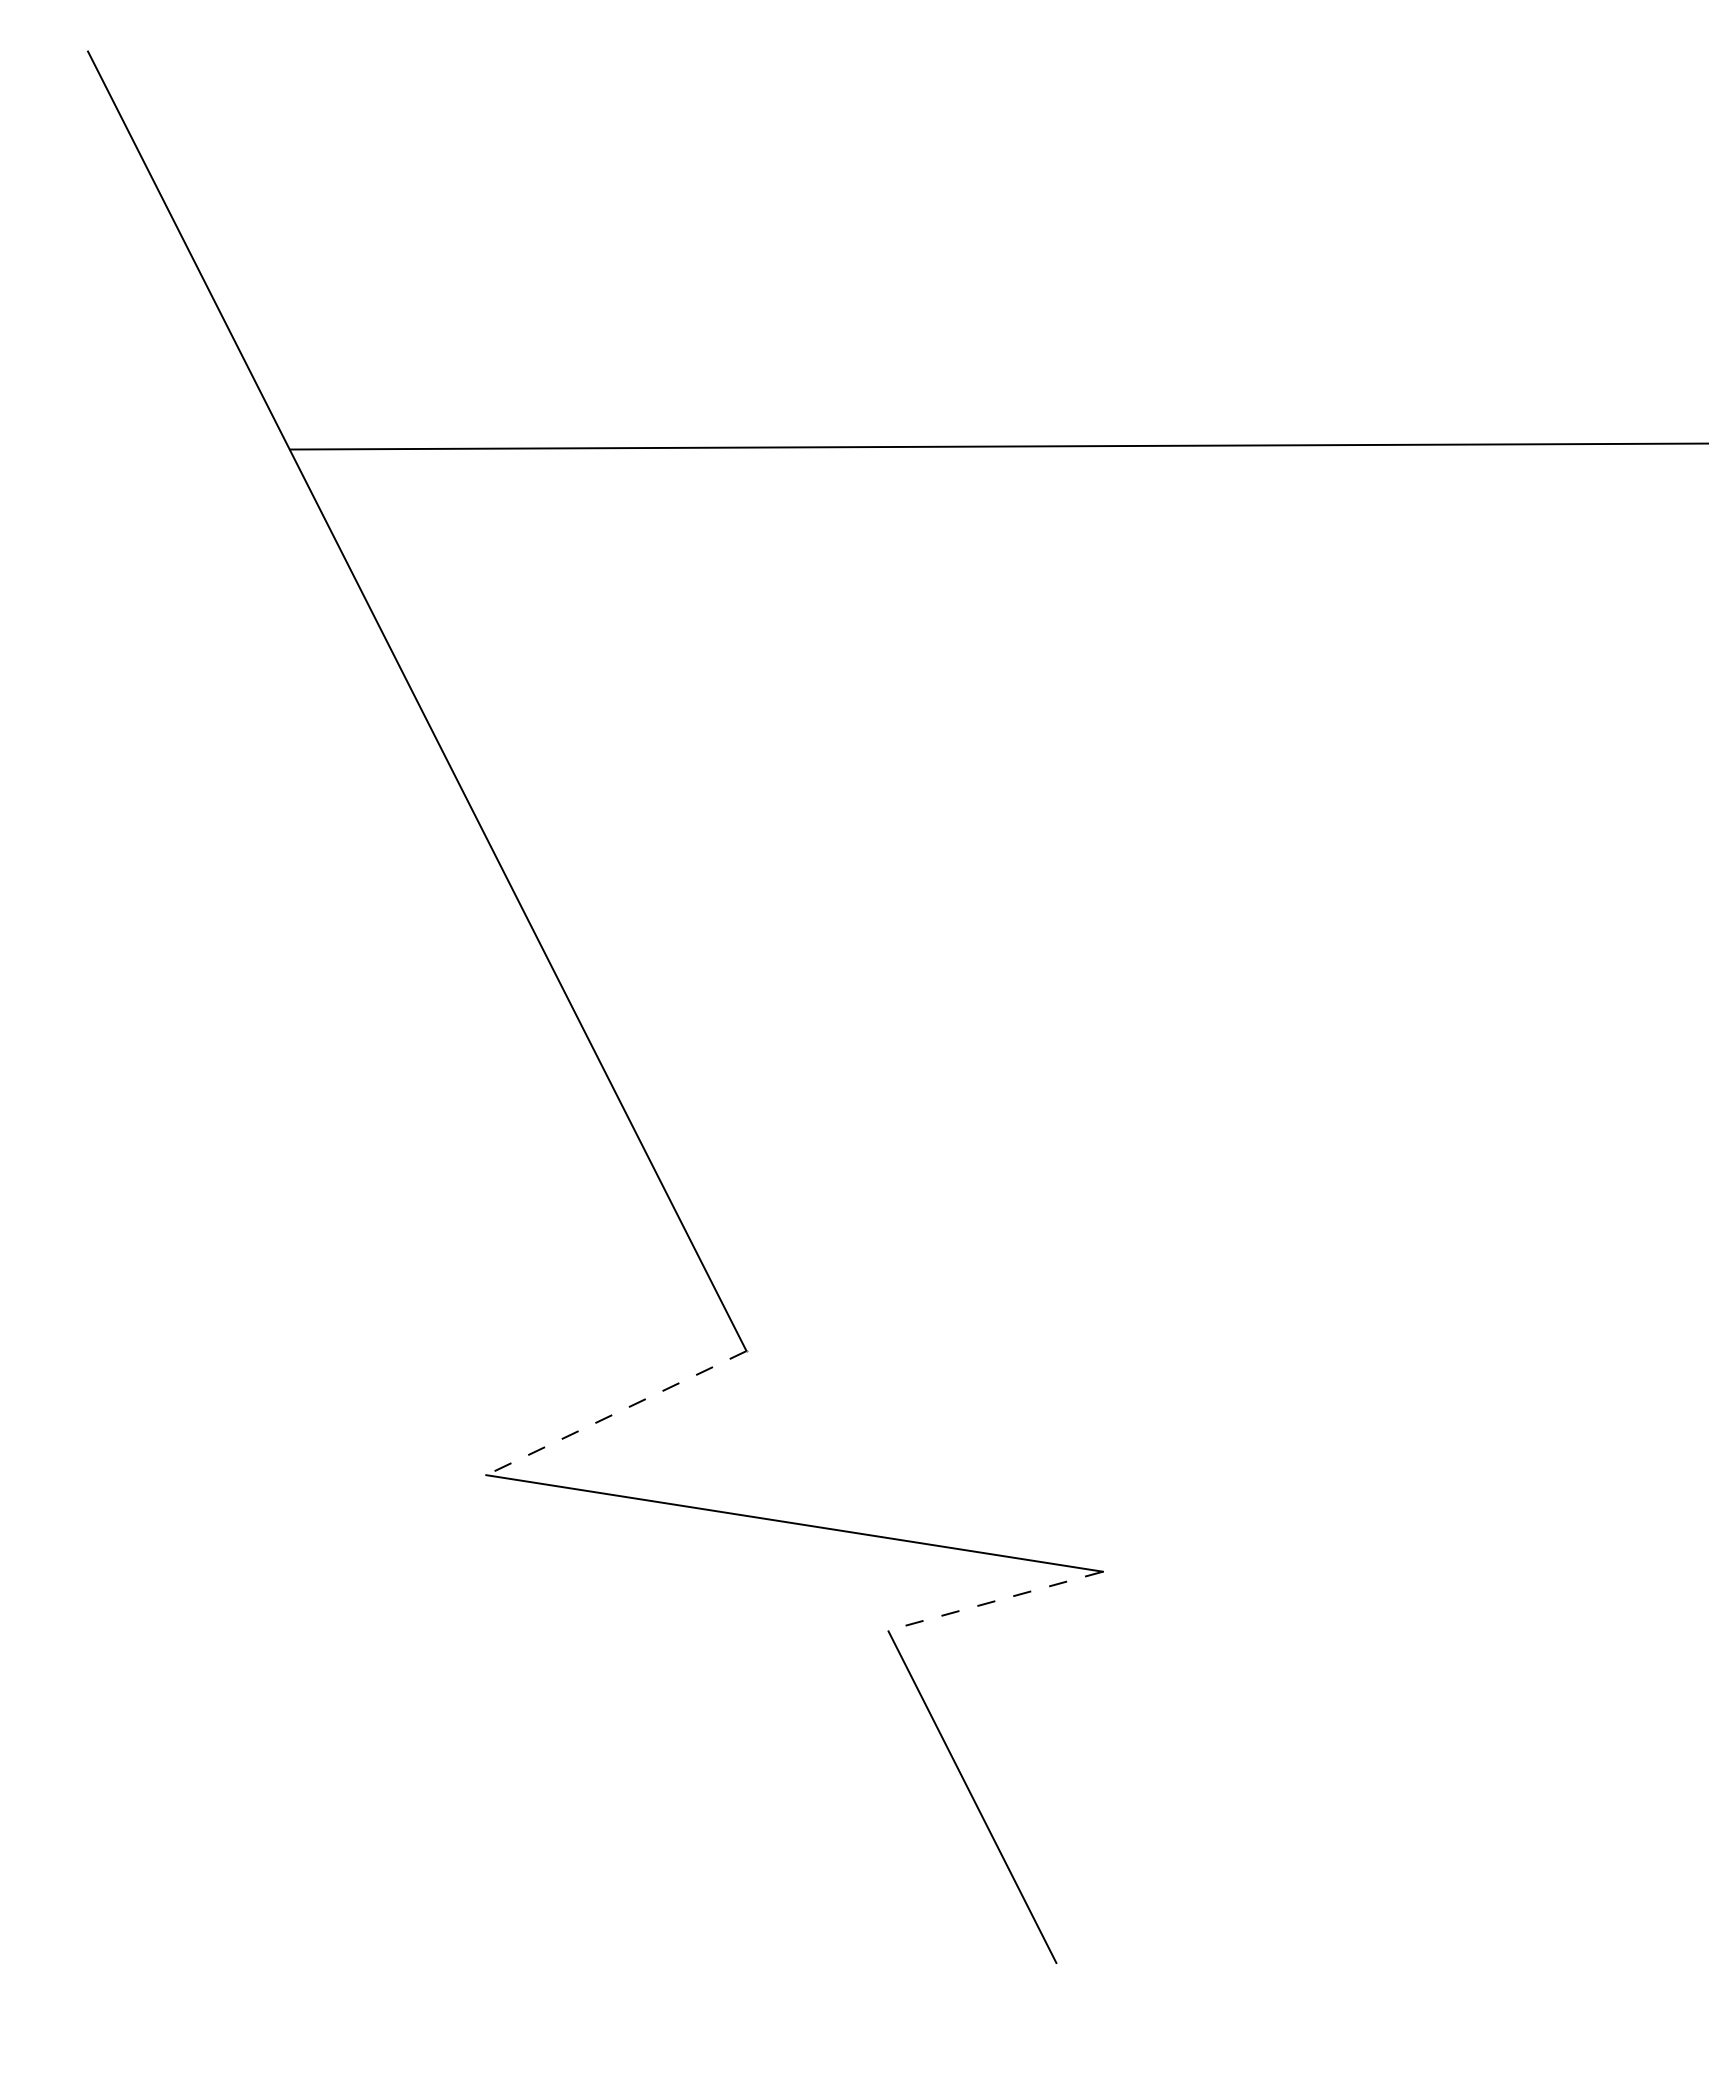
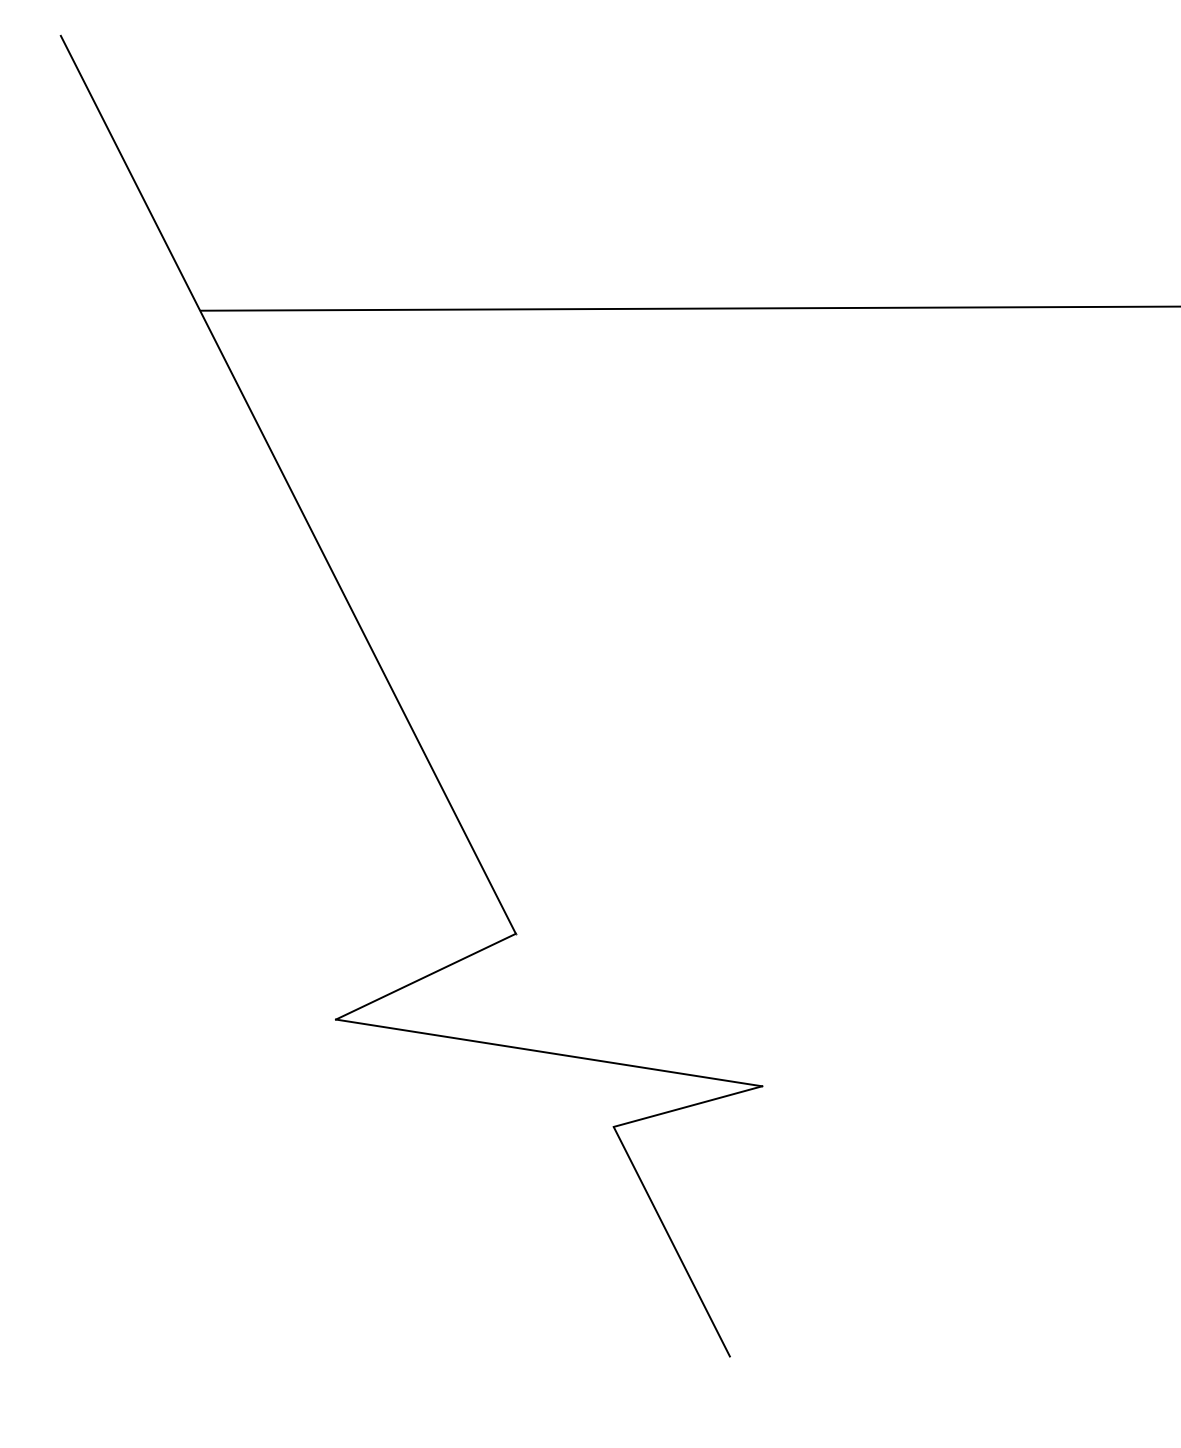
line: (615, 1412) -> (425, 976), dashed -> solid
line: (994, 1600) -> (687, 1106), dashed -> solid

